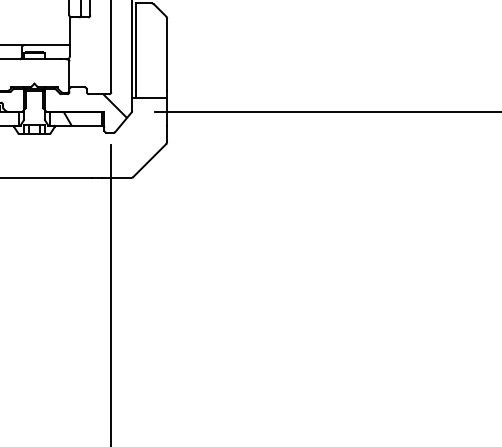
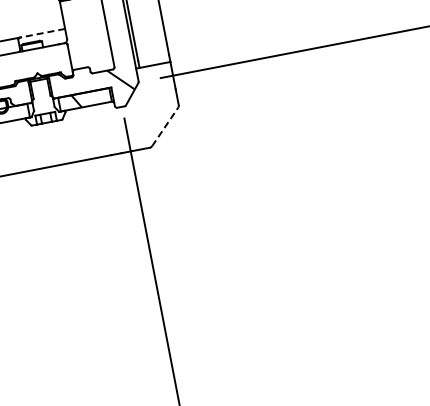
line: (47, 45) -> (43, 33), solid -> dashed
line: (150, 160) -> (165, 126), solid -> dashed

